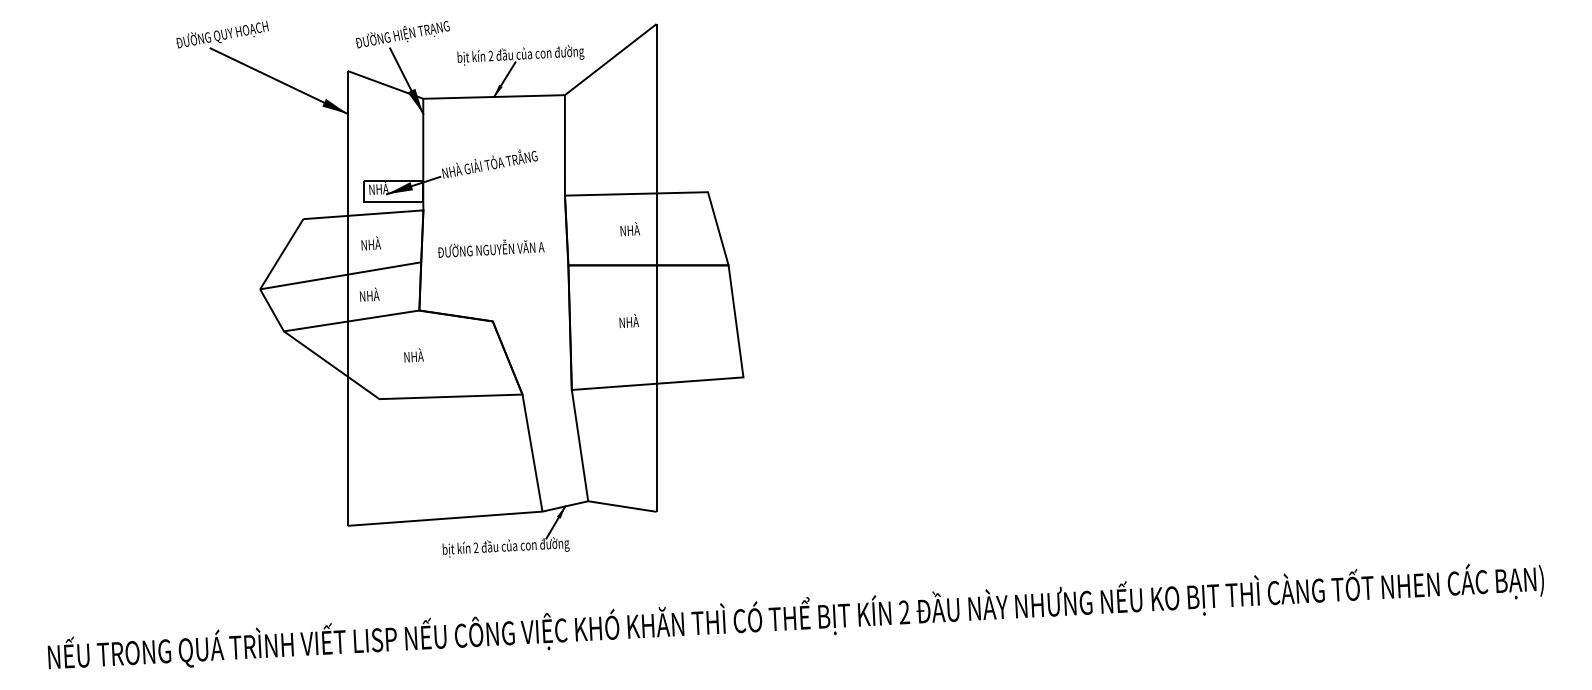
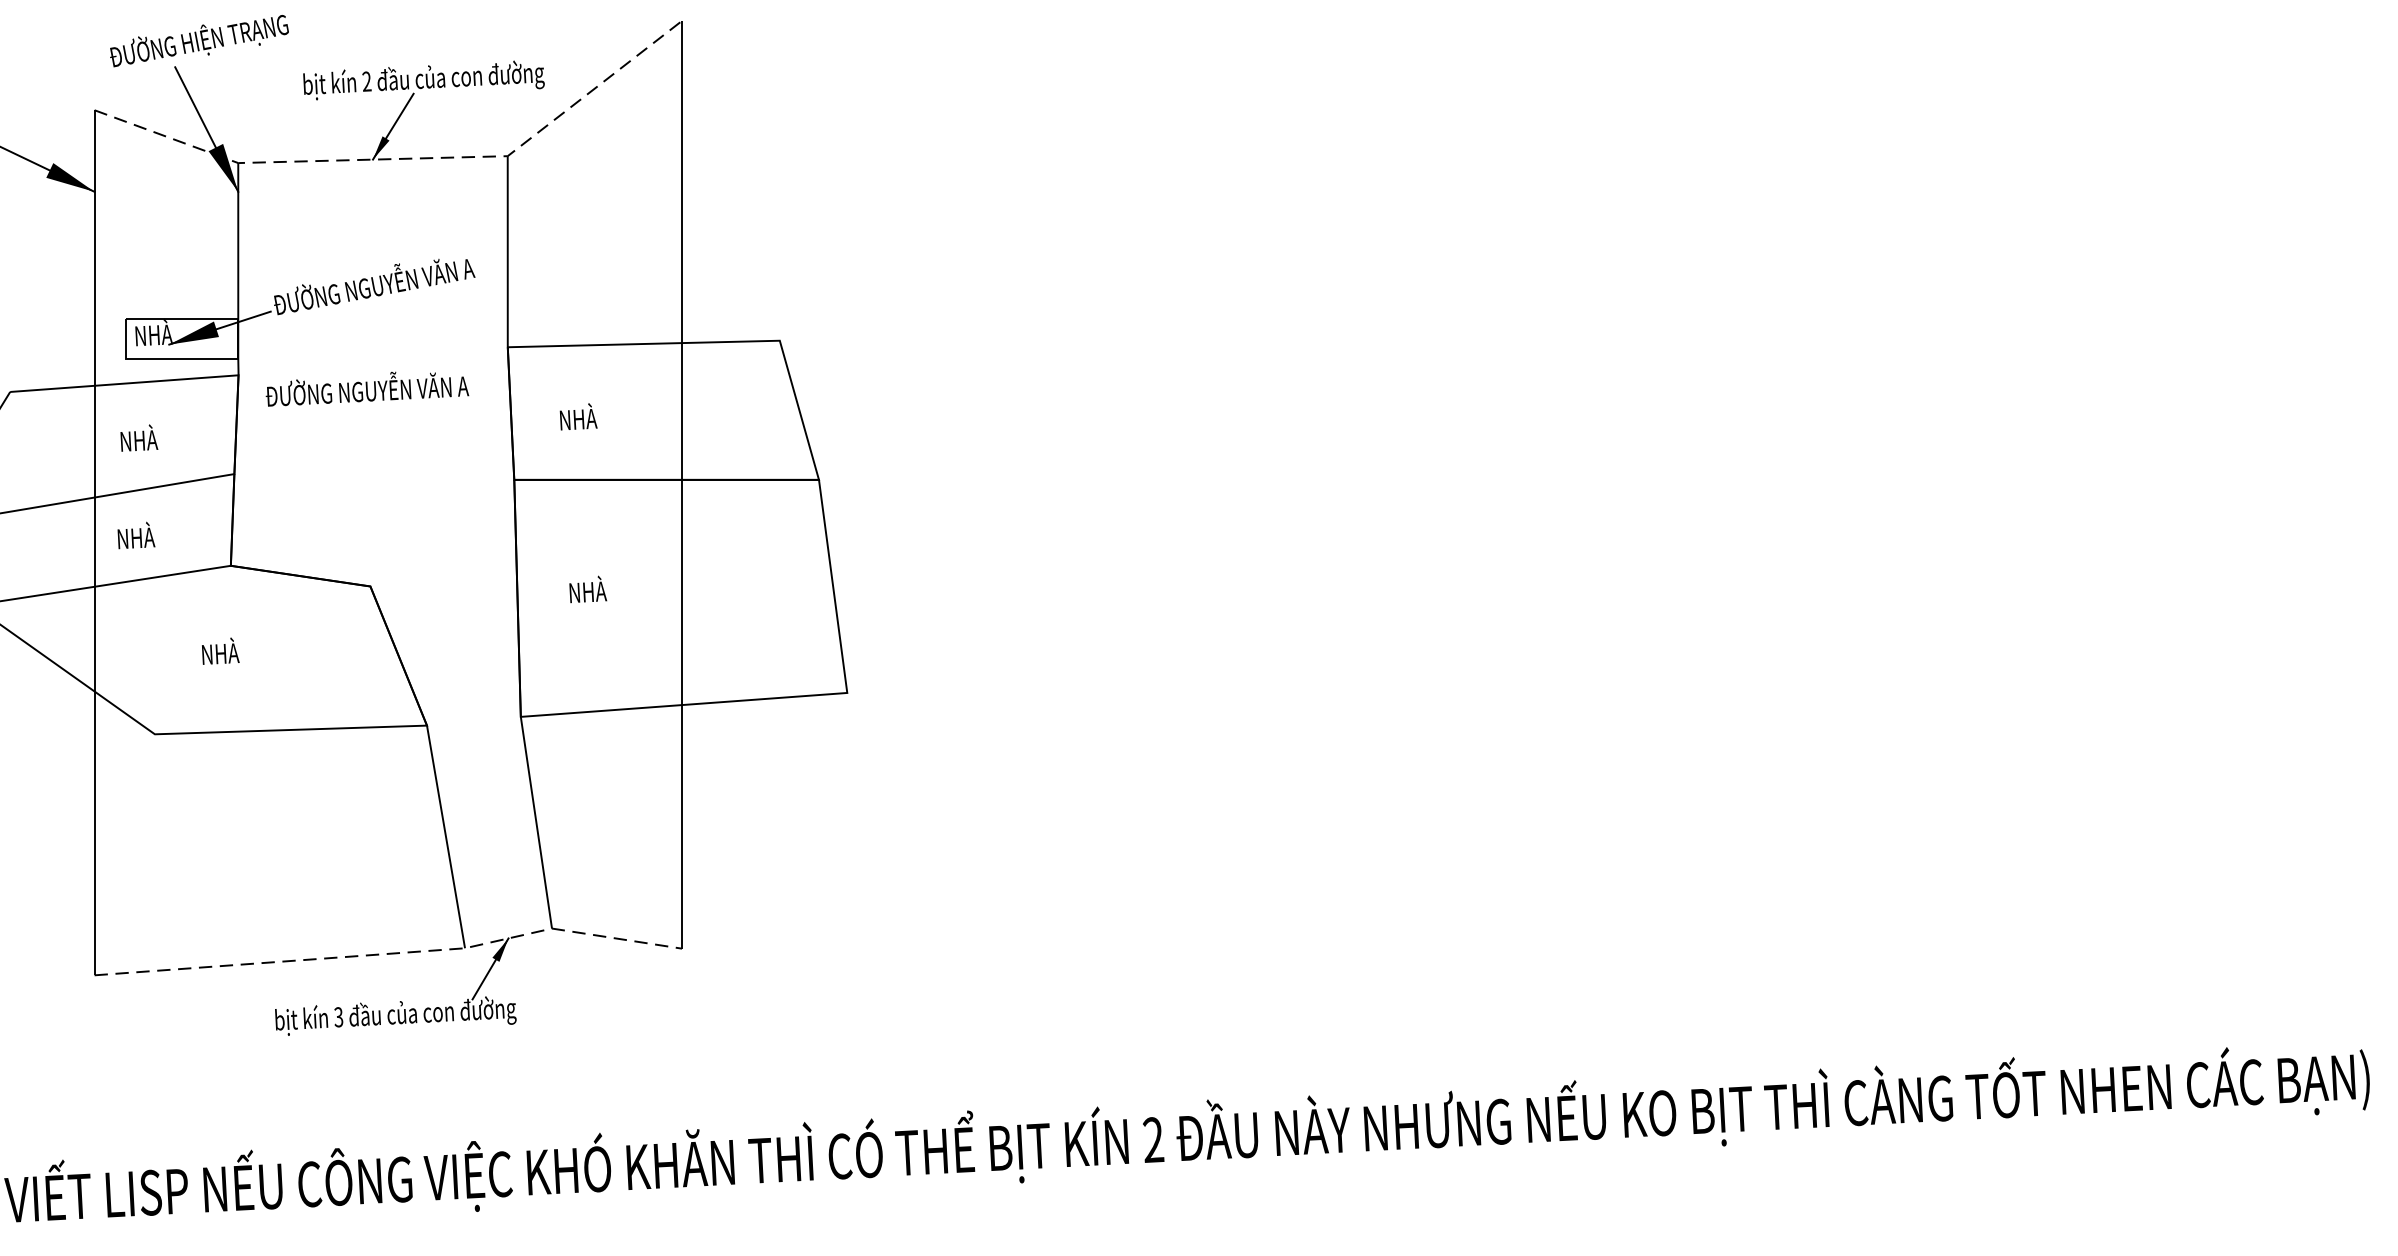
line: (512, 96) -> (407, 158), solid -> dashed
text: (494, 163) -> (373, 286), NHÀ GIẢI TỎA TRẮNG -> ĐƯỜNG NGUYỄN VĂN A
text: (629, 229) -> (577, 417), moved
text: (490, 248) -> (366, 388), moved
text: (629, 321) -> (588, 590), moved
line: (504, 514) -> (392, 953), solid -> dashed
text: (475, 548) -> (337, 1018), 2 -> 3

